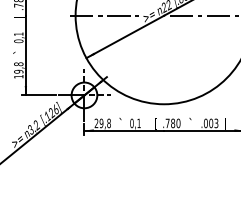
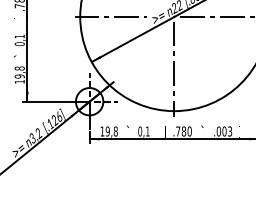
line: (164, 64) -> (174, 68), added
text: (96, 122) -> (102, 130), 29,8 -> 19,8

